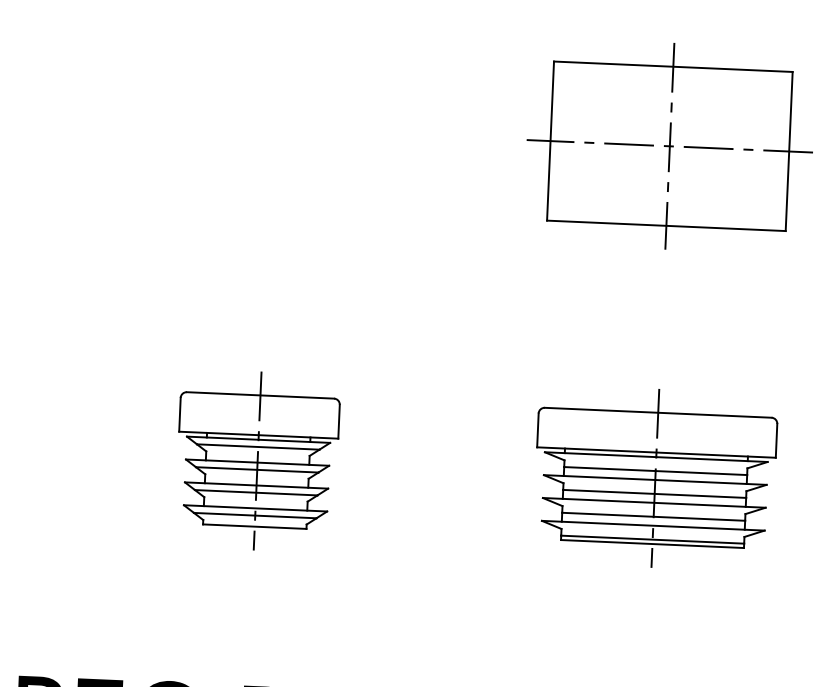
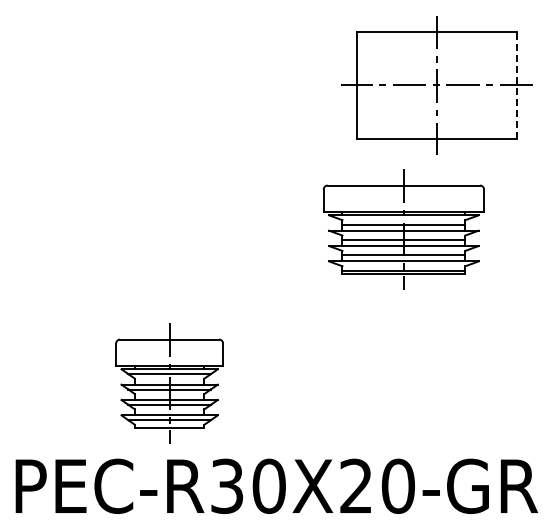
line: (789, 150) -> (517, 84), solid -> dashed
part: (257, 460) -> (169, 383), moved
part: (654, 478) -> (403, 229), moved

